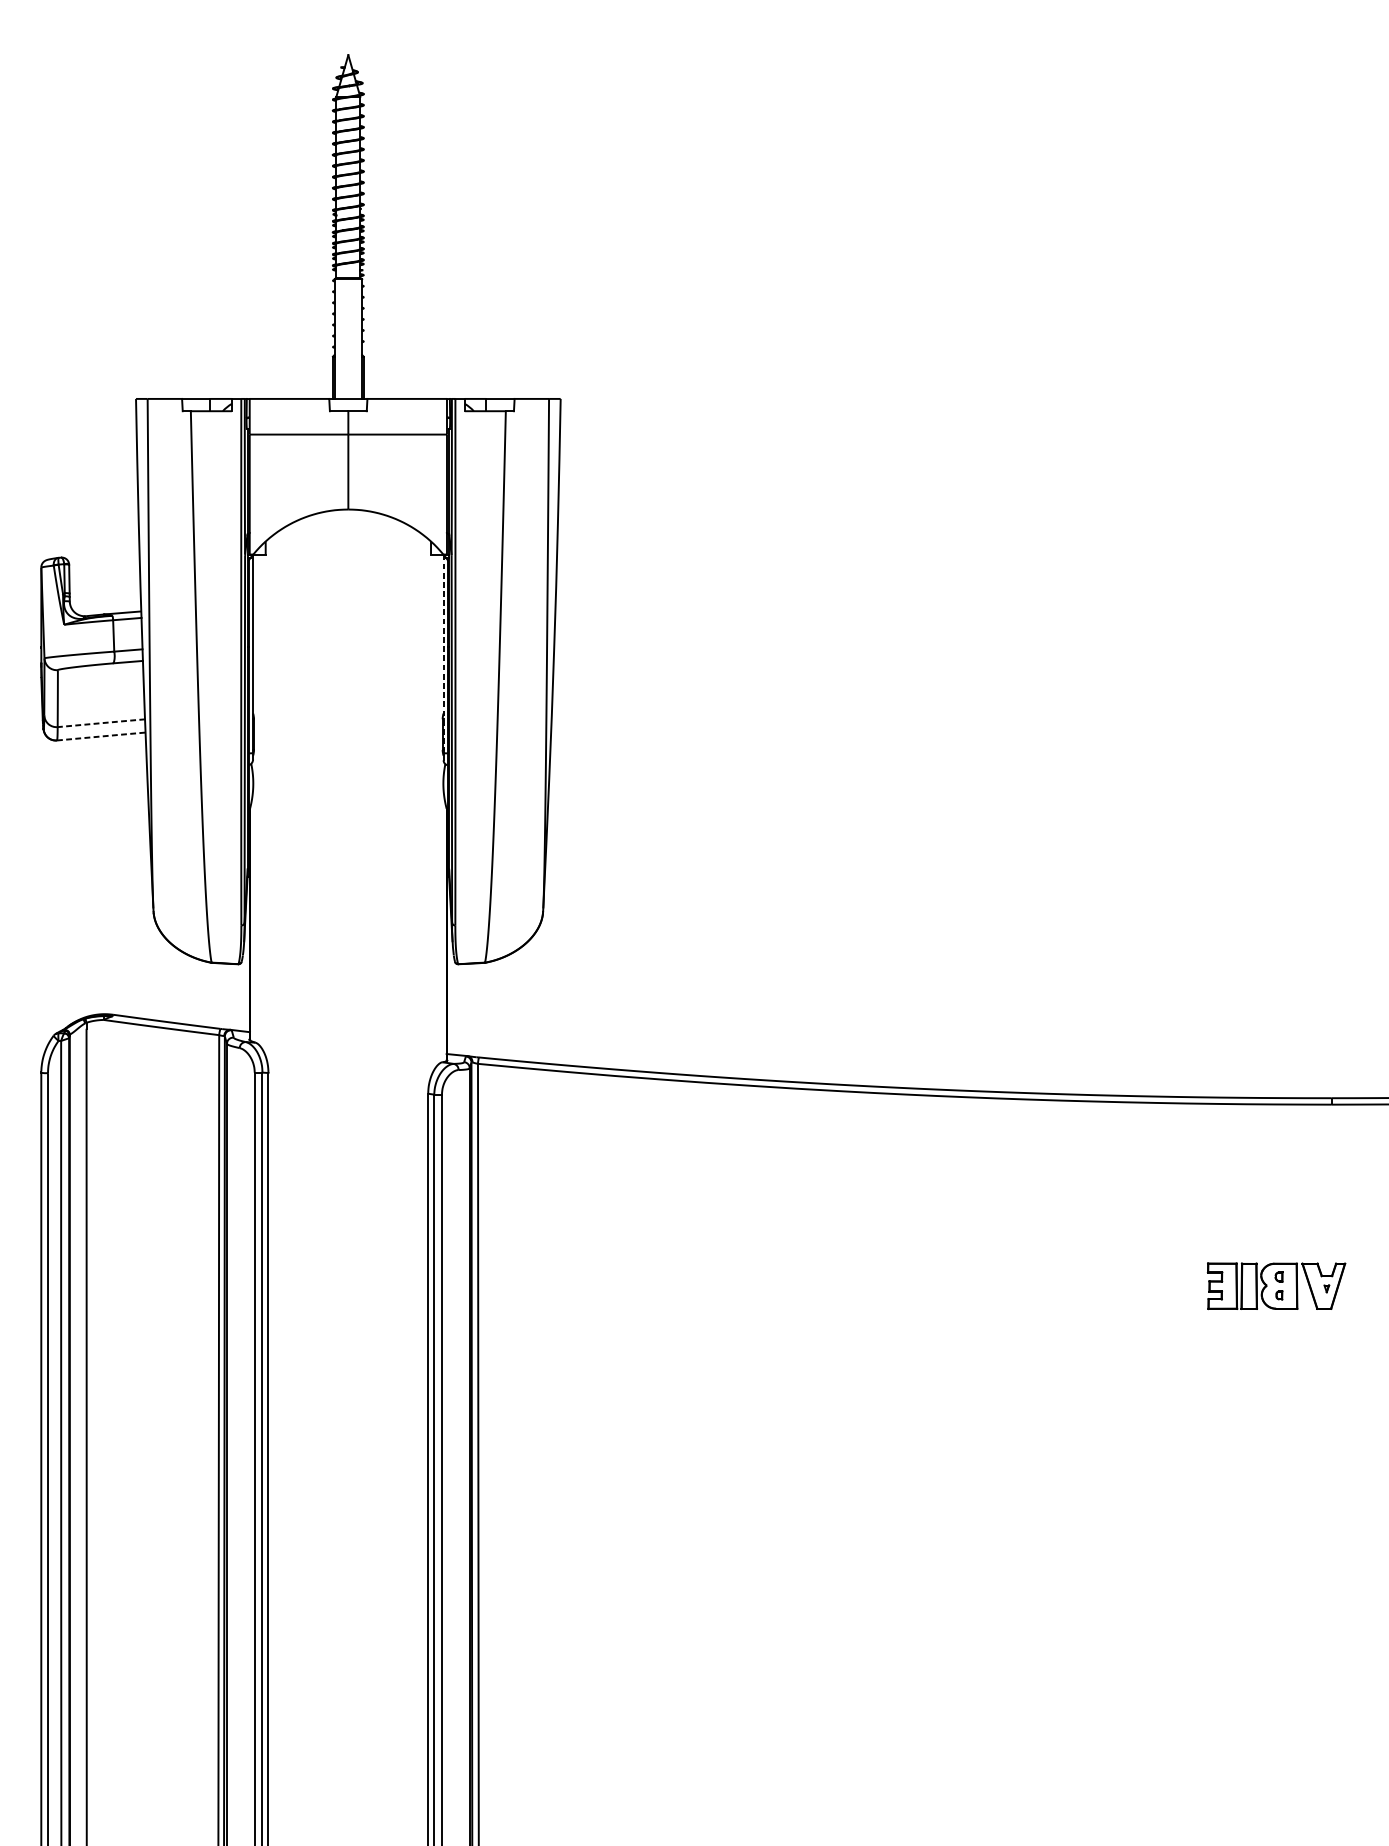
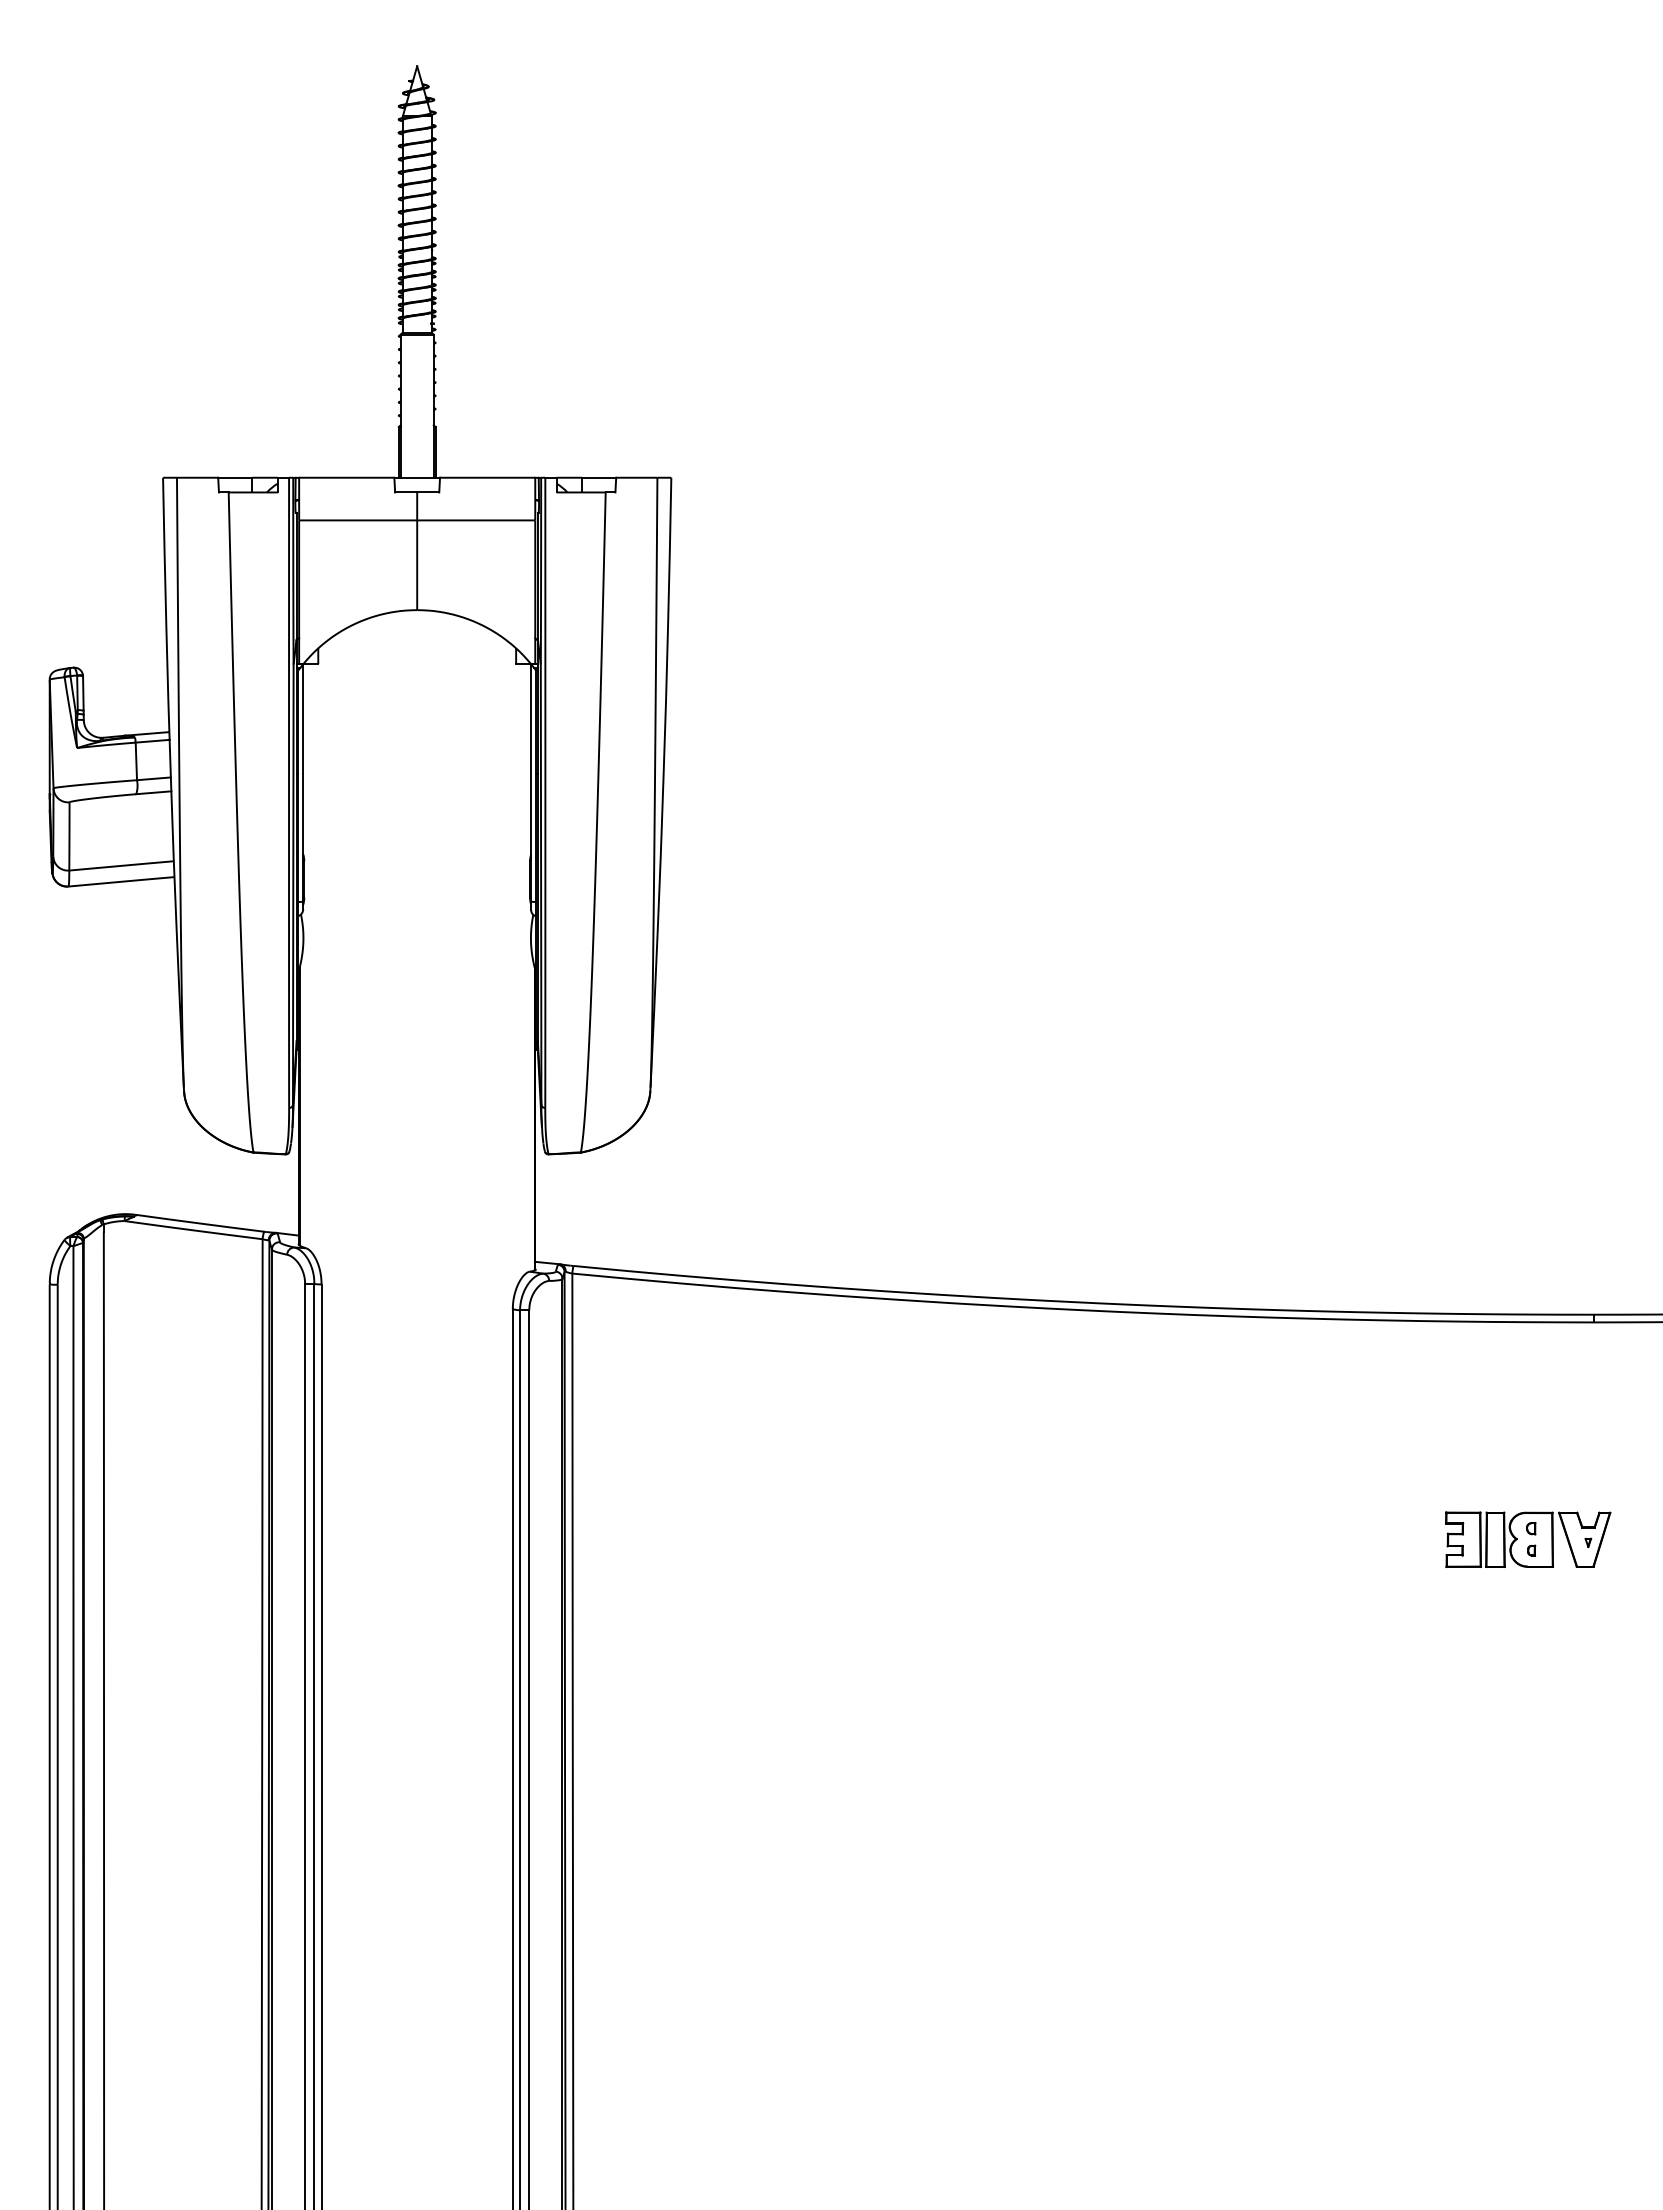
line: (443, 654) -> (531, 783), dashed -> solid
line: (101, 722) -> (121, 865), dashed -> solid
line: (102, 736) -> (122, 881), dashed -> solid

